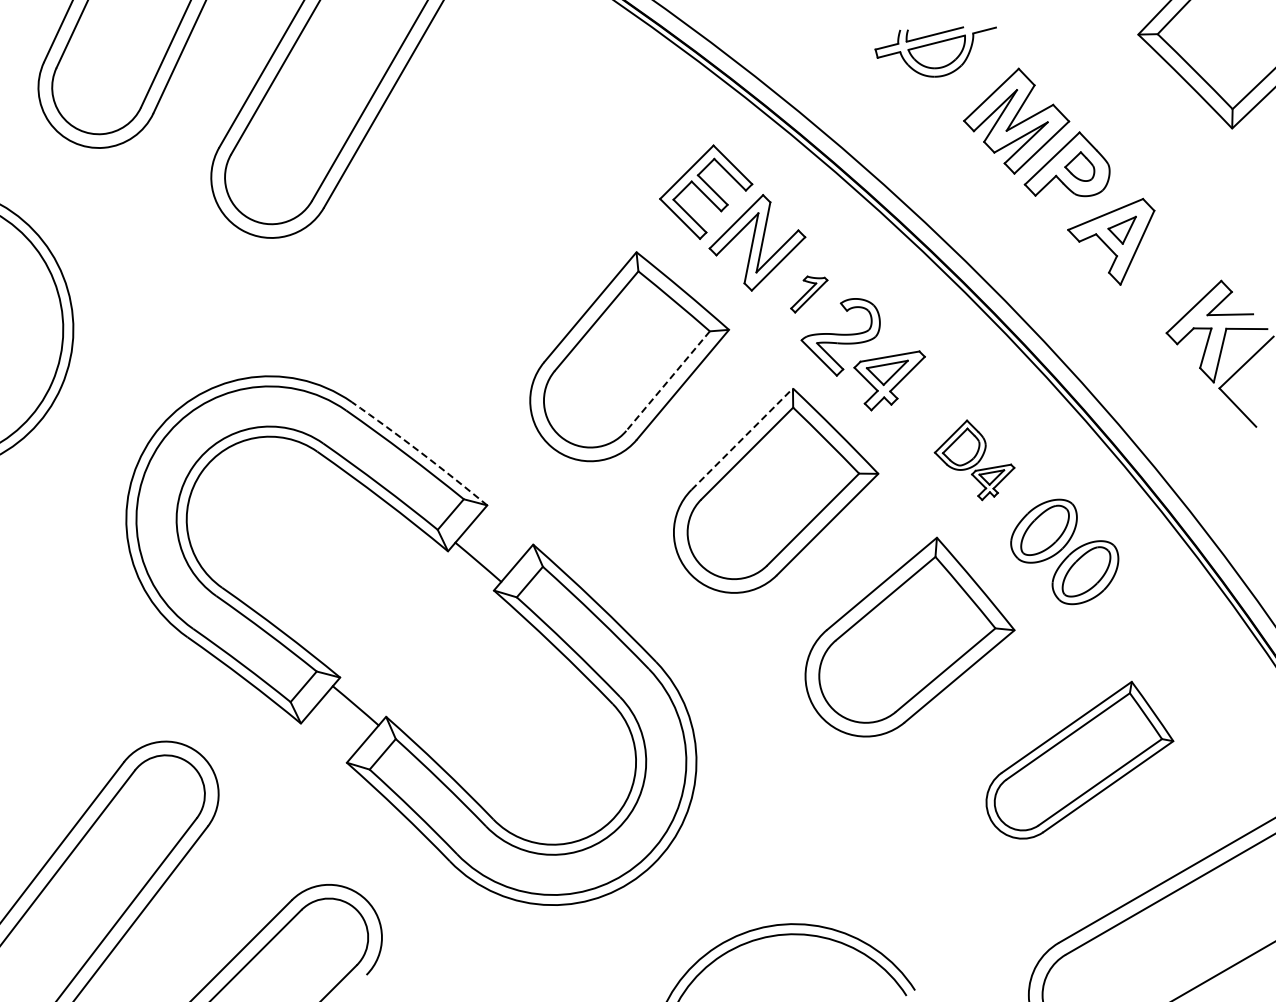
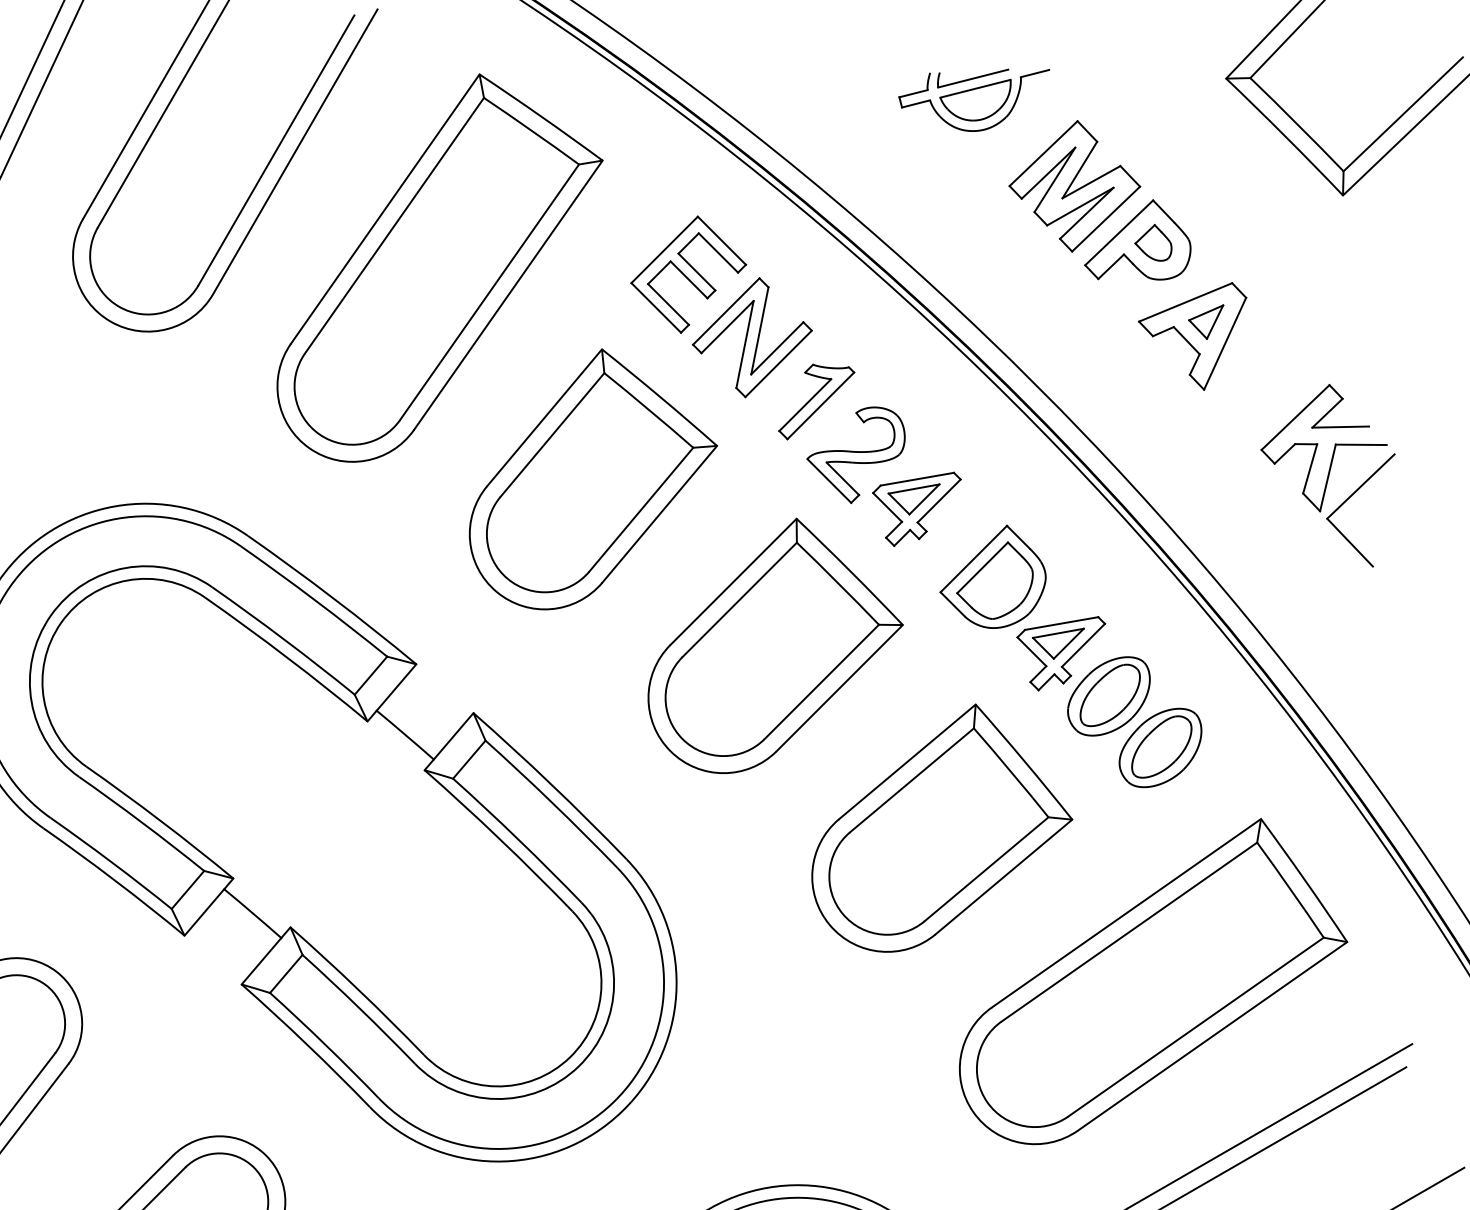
part: (506, 186) -> (440, 267), added
part: (809, 294) -> (817, 401), size x1.67
line: (668, 381) -> (641, 510), dashed -> solid
line: (742, 439) -> (733, 582), dashed -> solid
arc: (420, 452) -> (333, 598), dashed -> solid
part: (974, 460) -> (1022, 608), size x1.67
part: (1079, 759) -> (1153, 980), size x1.67

